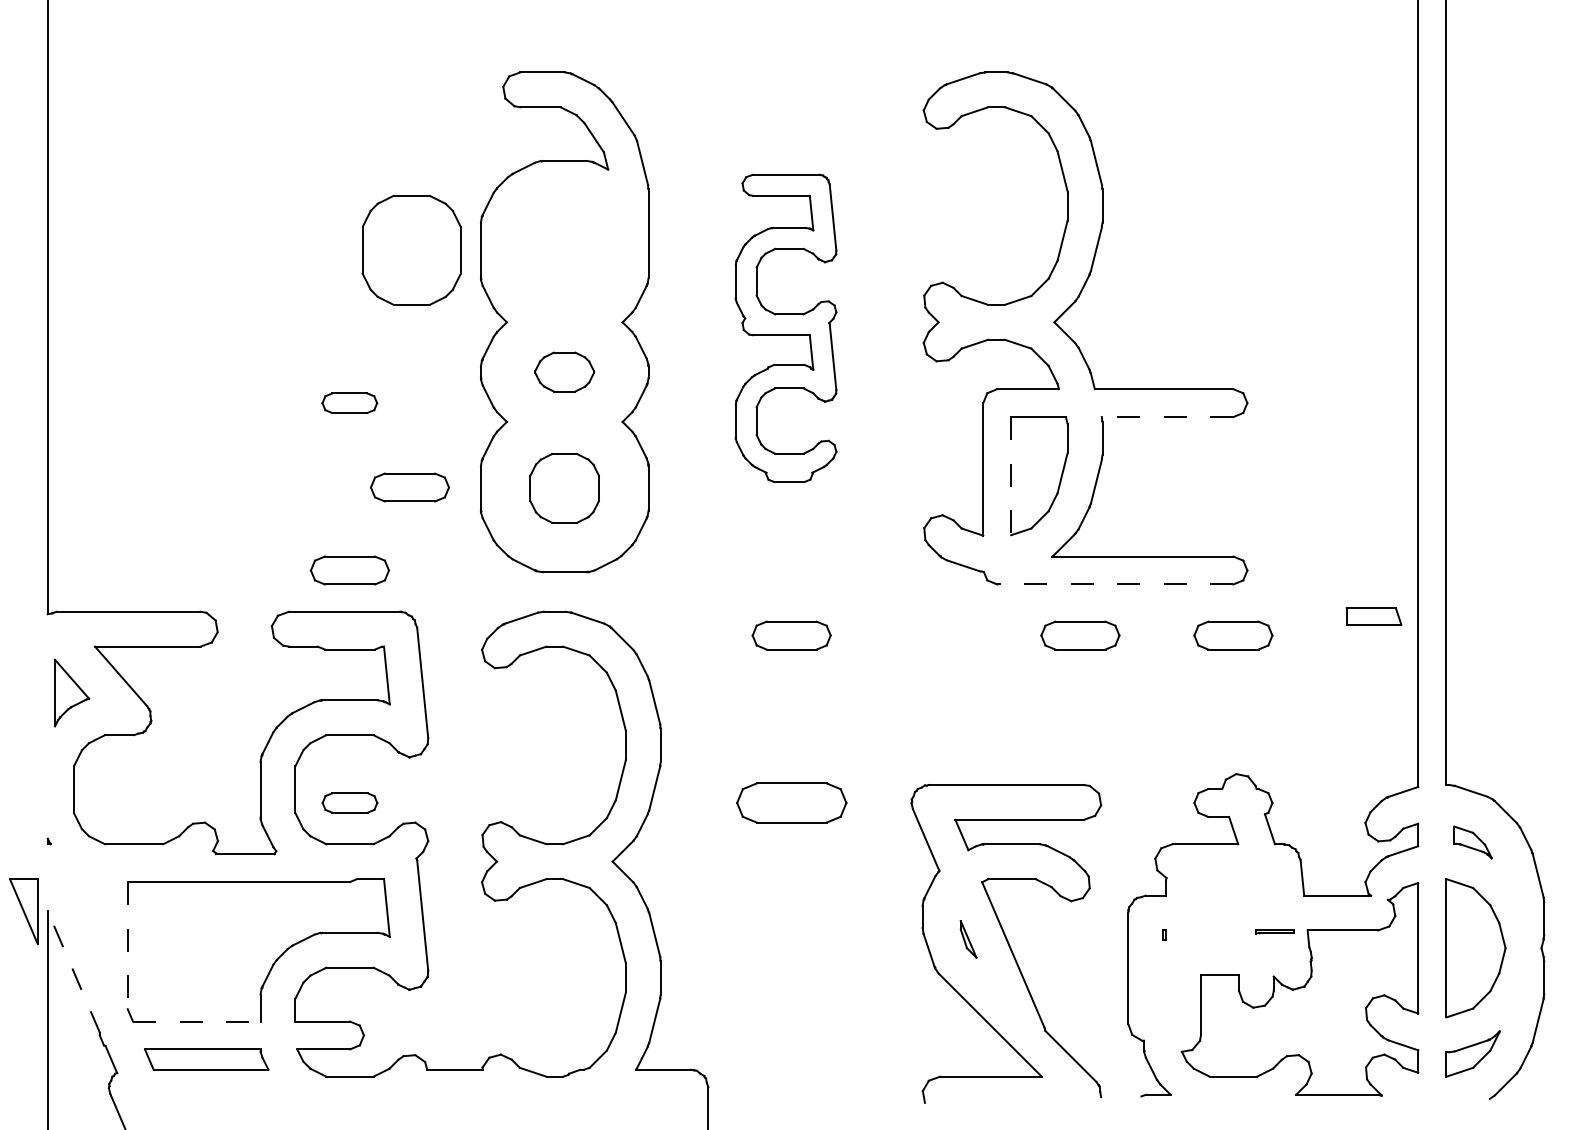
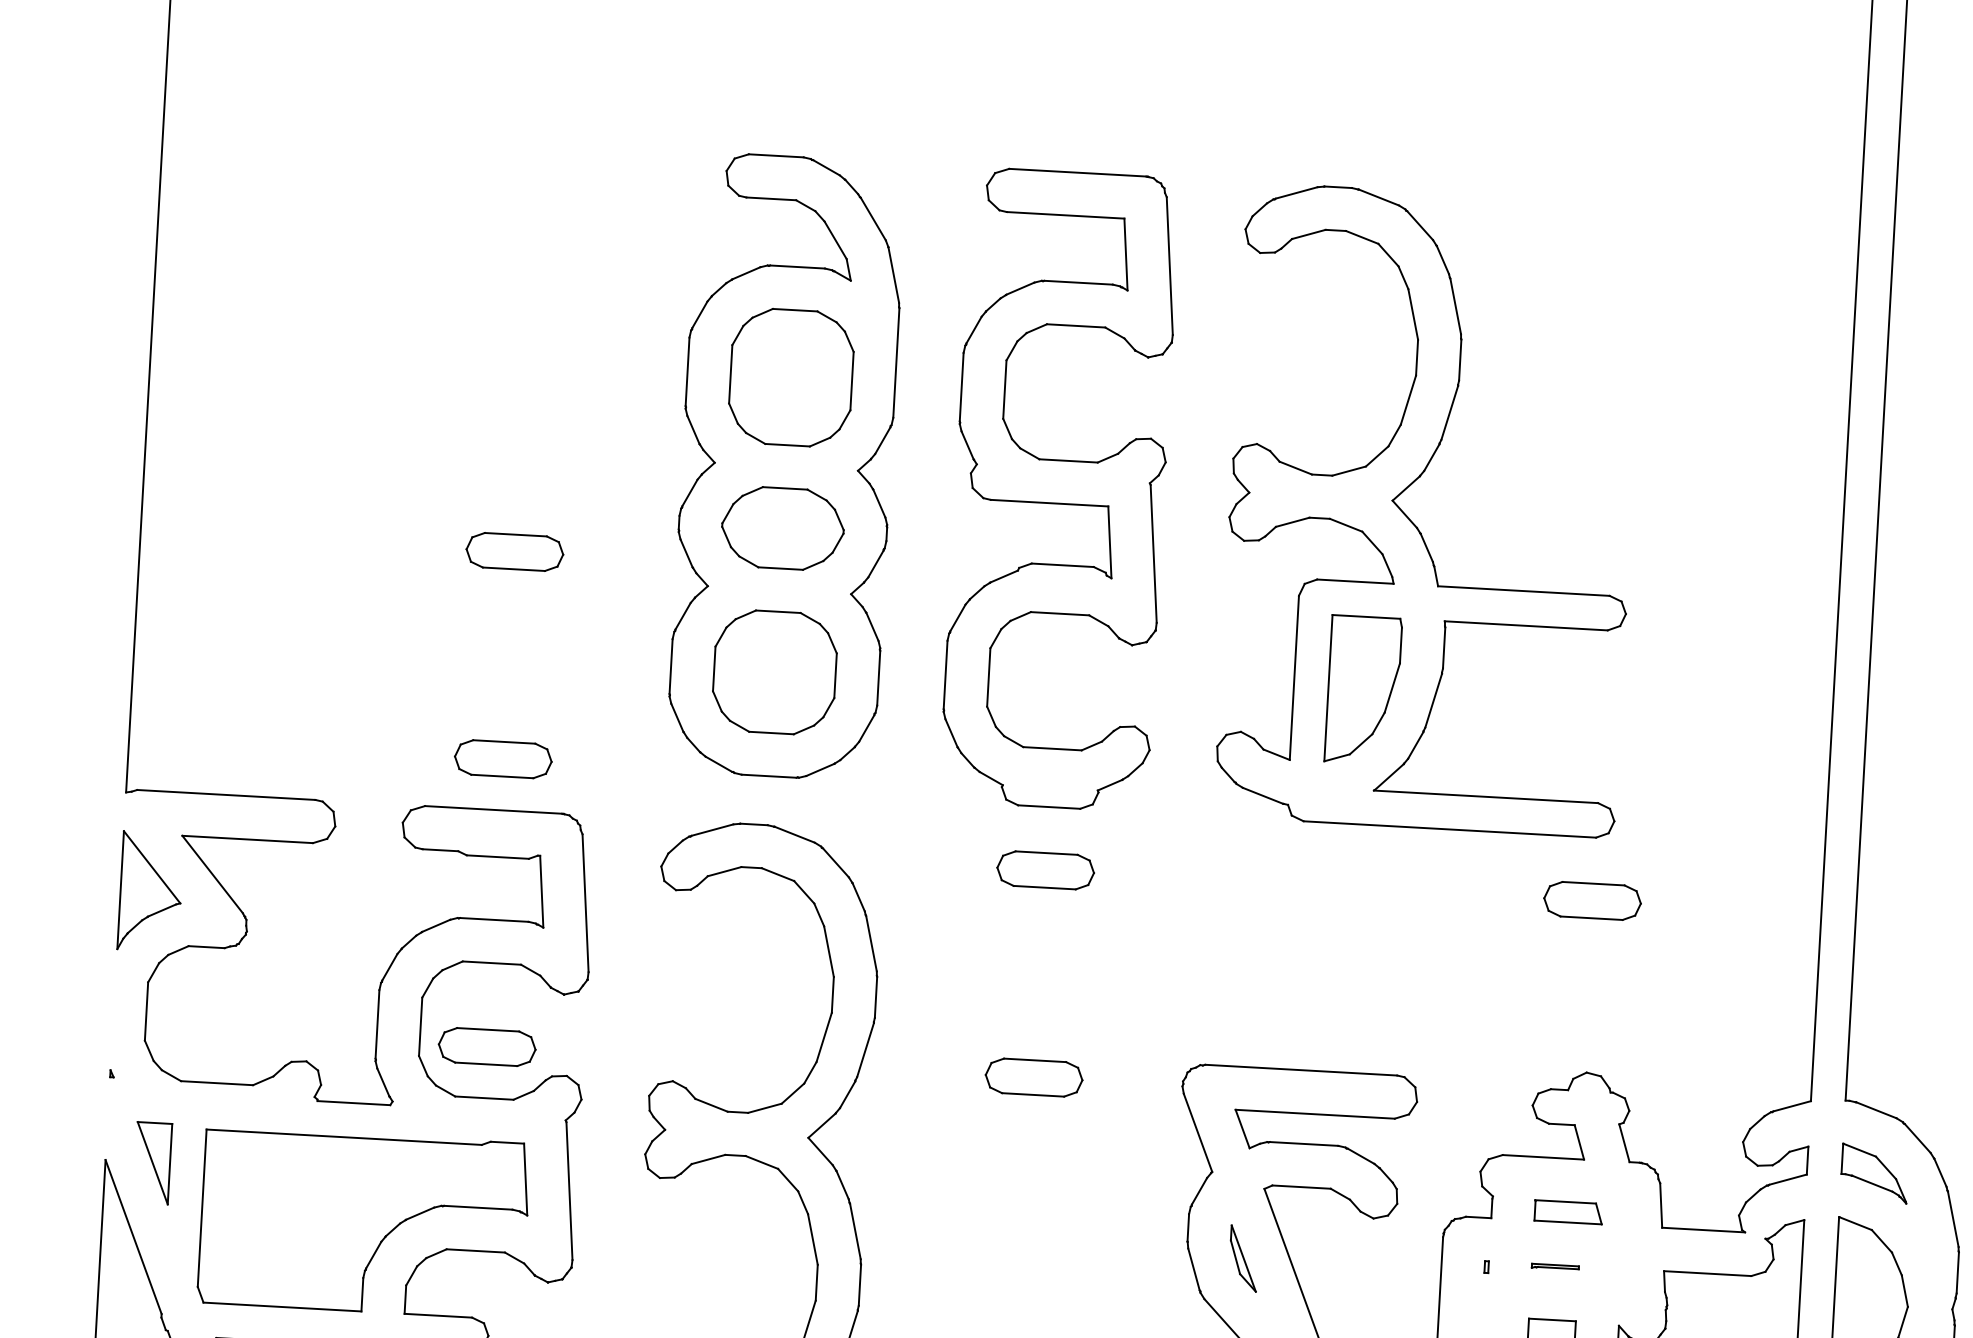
part: (411, 249) -> (791, 376), moved
part: (785, 328) -> (1059, 489), size x1.67
part: (564, 371) -> (782, 527), size x1.67
part: (349, 403) -> (514, 552), size x1.43
line: (1167, 417) -> (1526, 626), dashed -> solid
line: (1011, 476) -> (1328, 688), dashed -> solid
part: (409, 487) -> (582, 660), removed
part: (564, 488) -> (774, 672), size x1.43
line: (1114, 584) -> (1448, 829), dashed -> solid
part: (1373, 616) -> (1567, 1212), moved
part: (1080, 635) -> (1403, 890), removed
part: (71, 692) -> (150, 890), size x1.43
part: (349, 802) -> (486, 1046), size x1.43
part: (791, 802) -> (1033, 1076), size x0.71
part: (1472, 842) -> (1874, 1173), size x1.43
part: (23, 911) -> (152, 1163), moved
part: (1274, 931) -> (1554, 1266), moved
part: (968, 939) -> (1243, 1258), size x1.43
line: (127, 945) -> (201, 1208), dashed -> solid
line: (73, 971) -> (133, 1236), dashed -> solid
line: (196, 1021) -> (282, 1306), dashed -> solid

